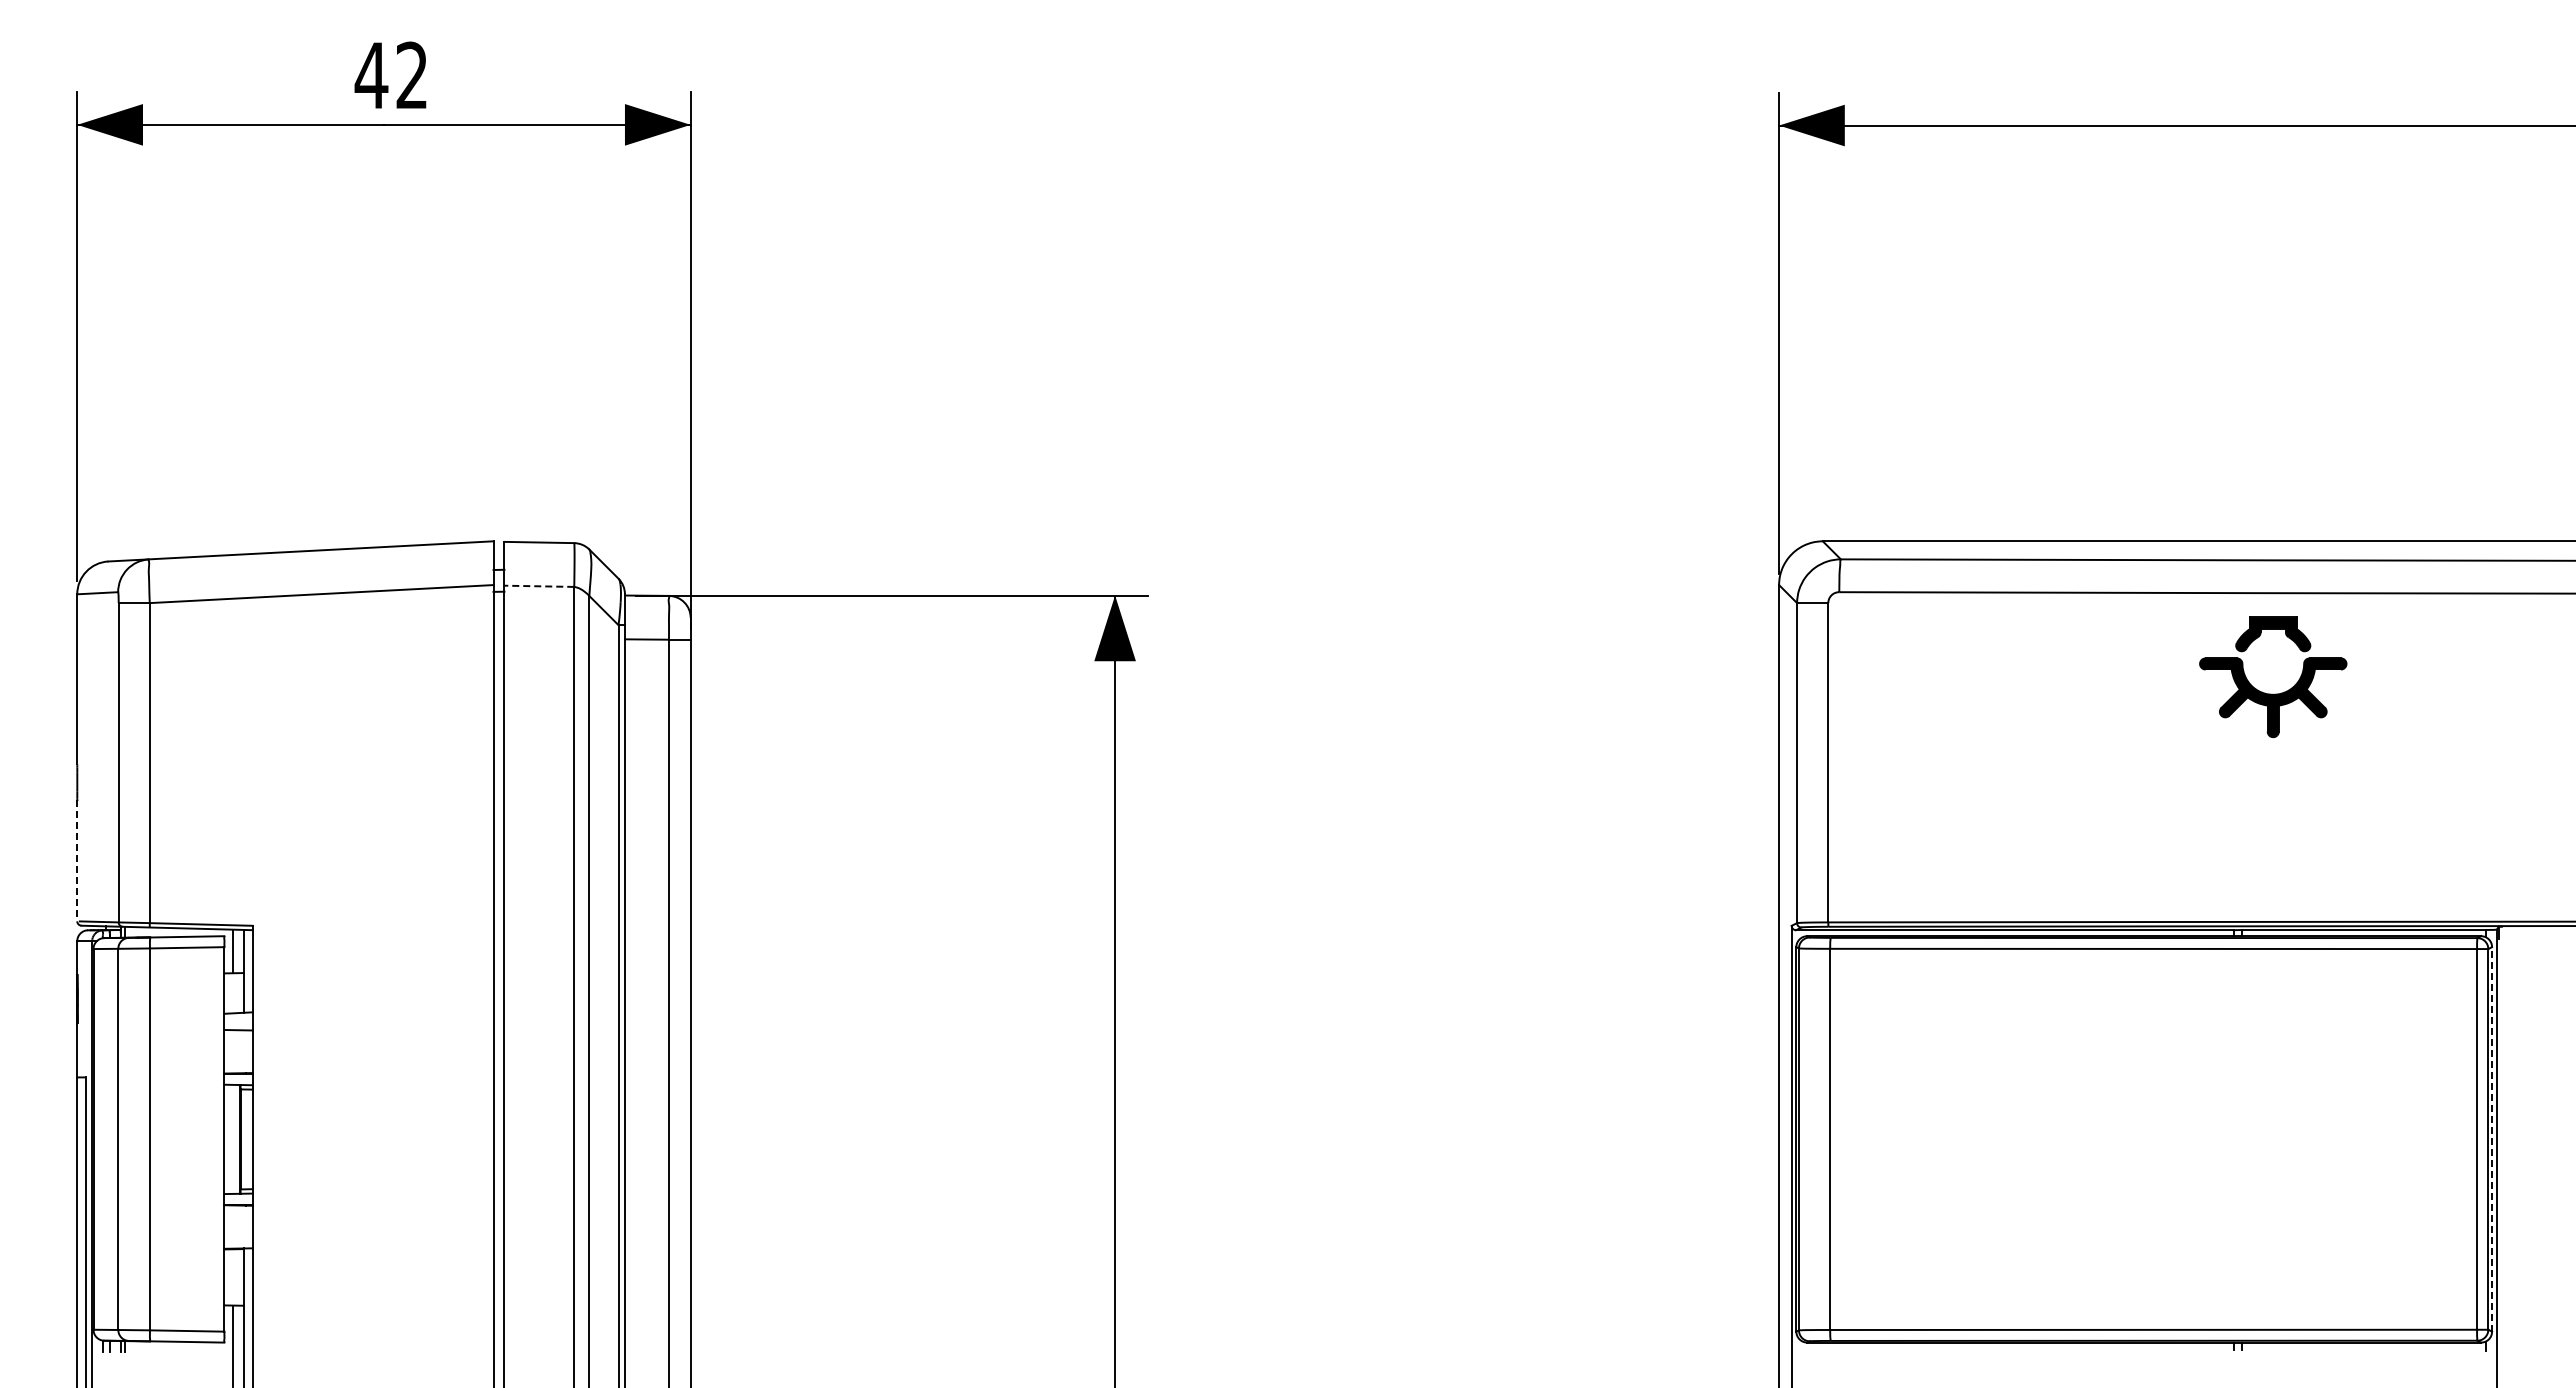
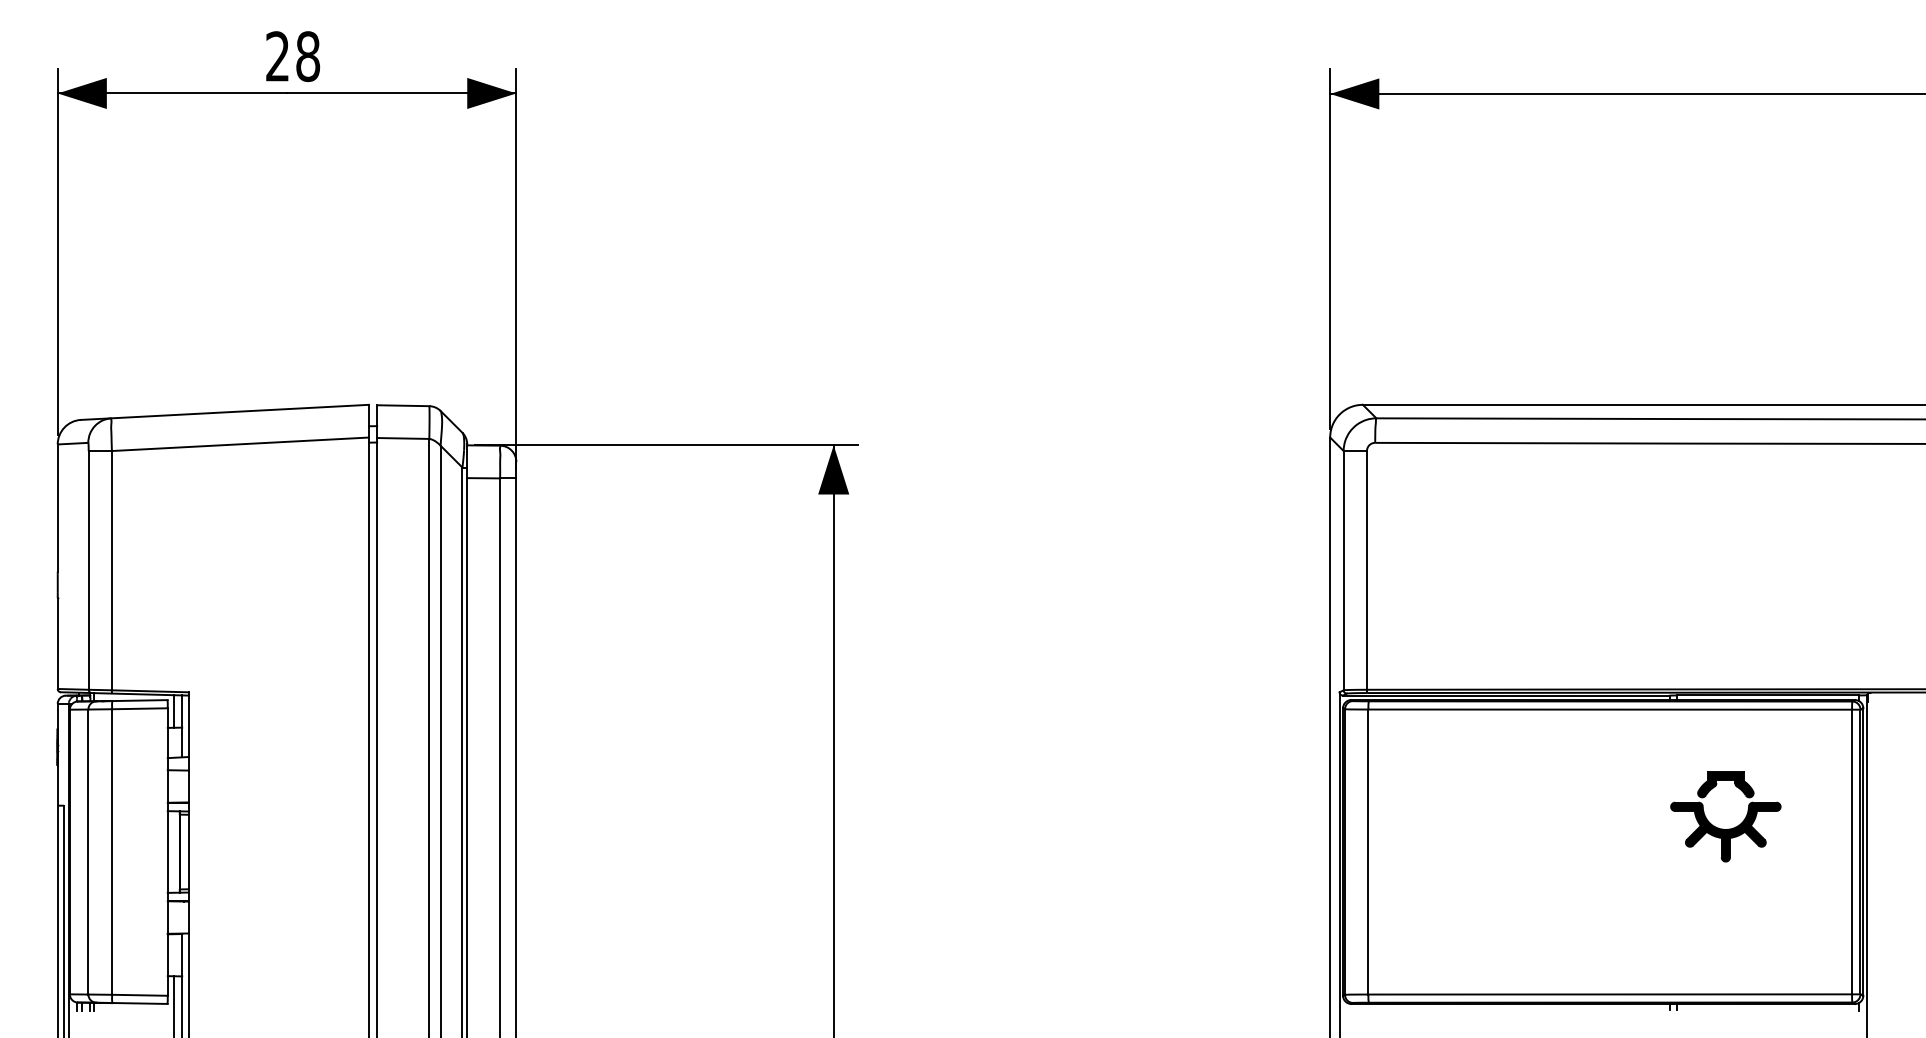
text: (391, 75) -> (292, 56), 42 -> 28
line: (539, 586) -> (403, 438), dashed -> solid
part: (2272, 693) -> (1725, 828), moved
line: (77, 860) -> (57, 643), dashed -> solid
line: (2492, 1138) -> (1863, 851), dashed -> solid

